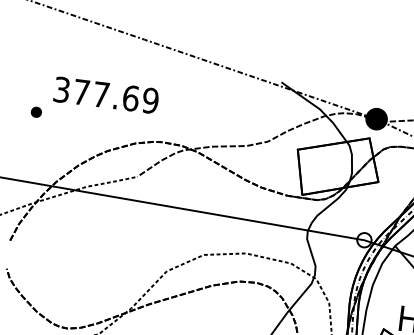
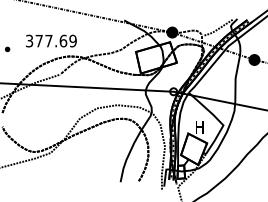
text: (106, 94) -> (51, 40), moved

